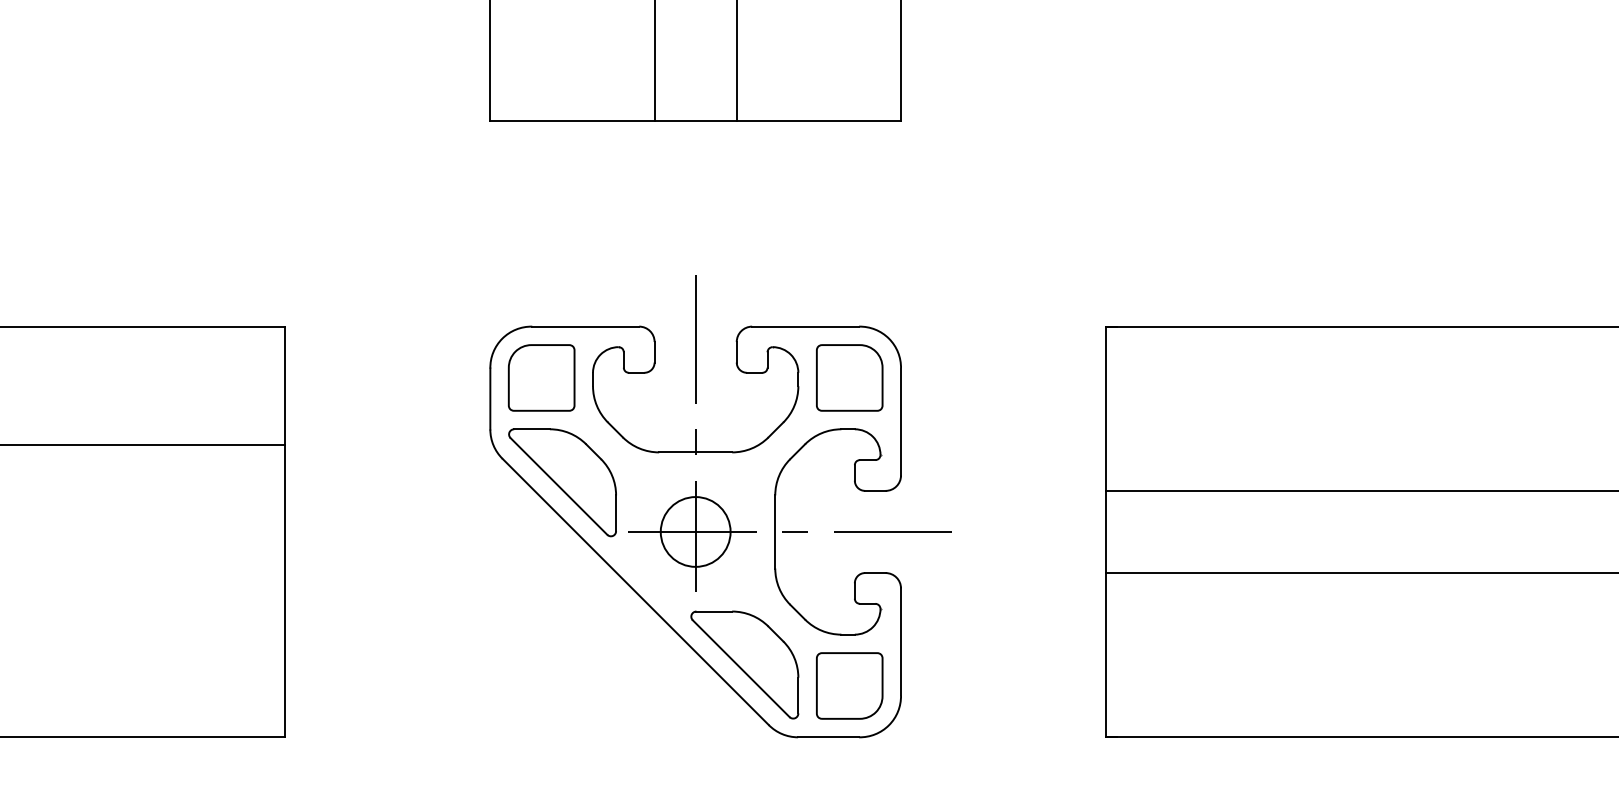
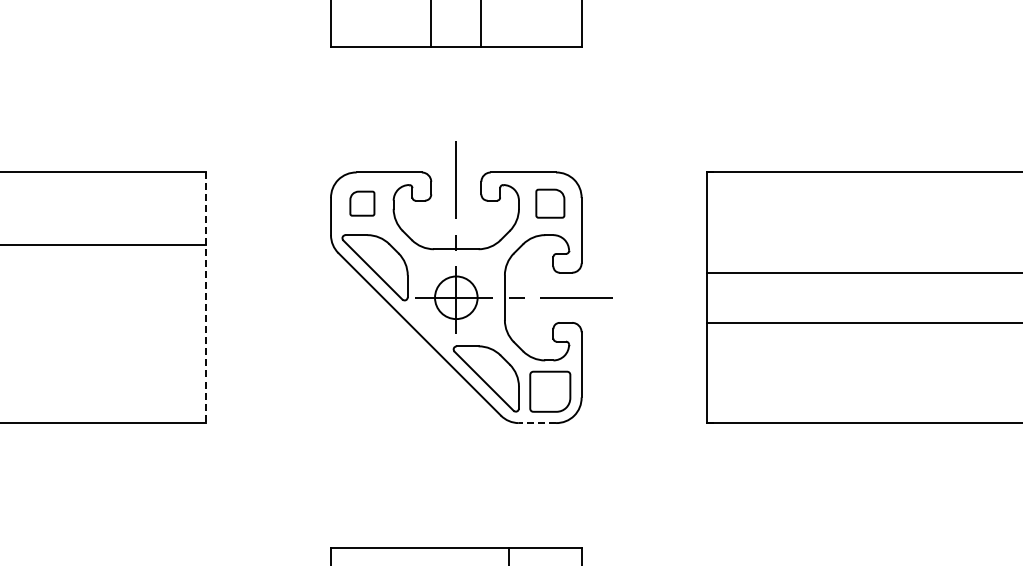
part: (541, 377) -> (362, 203), size x0.6
part: (850, 377) -> (550, 203), size x0.7
line: (284, 533) -> (205, 298), solid -> dashed
line: (828, 737) -> (537, 423), solid -> dashed

